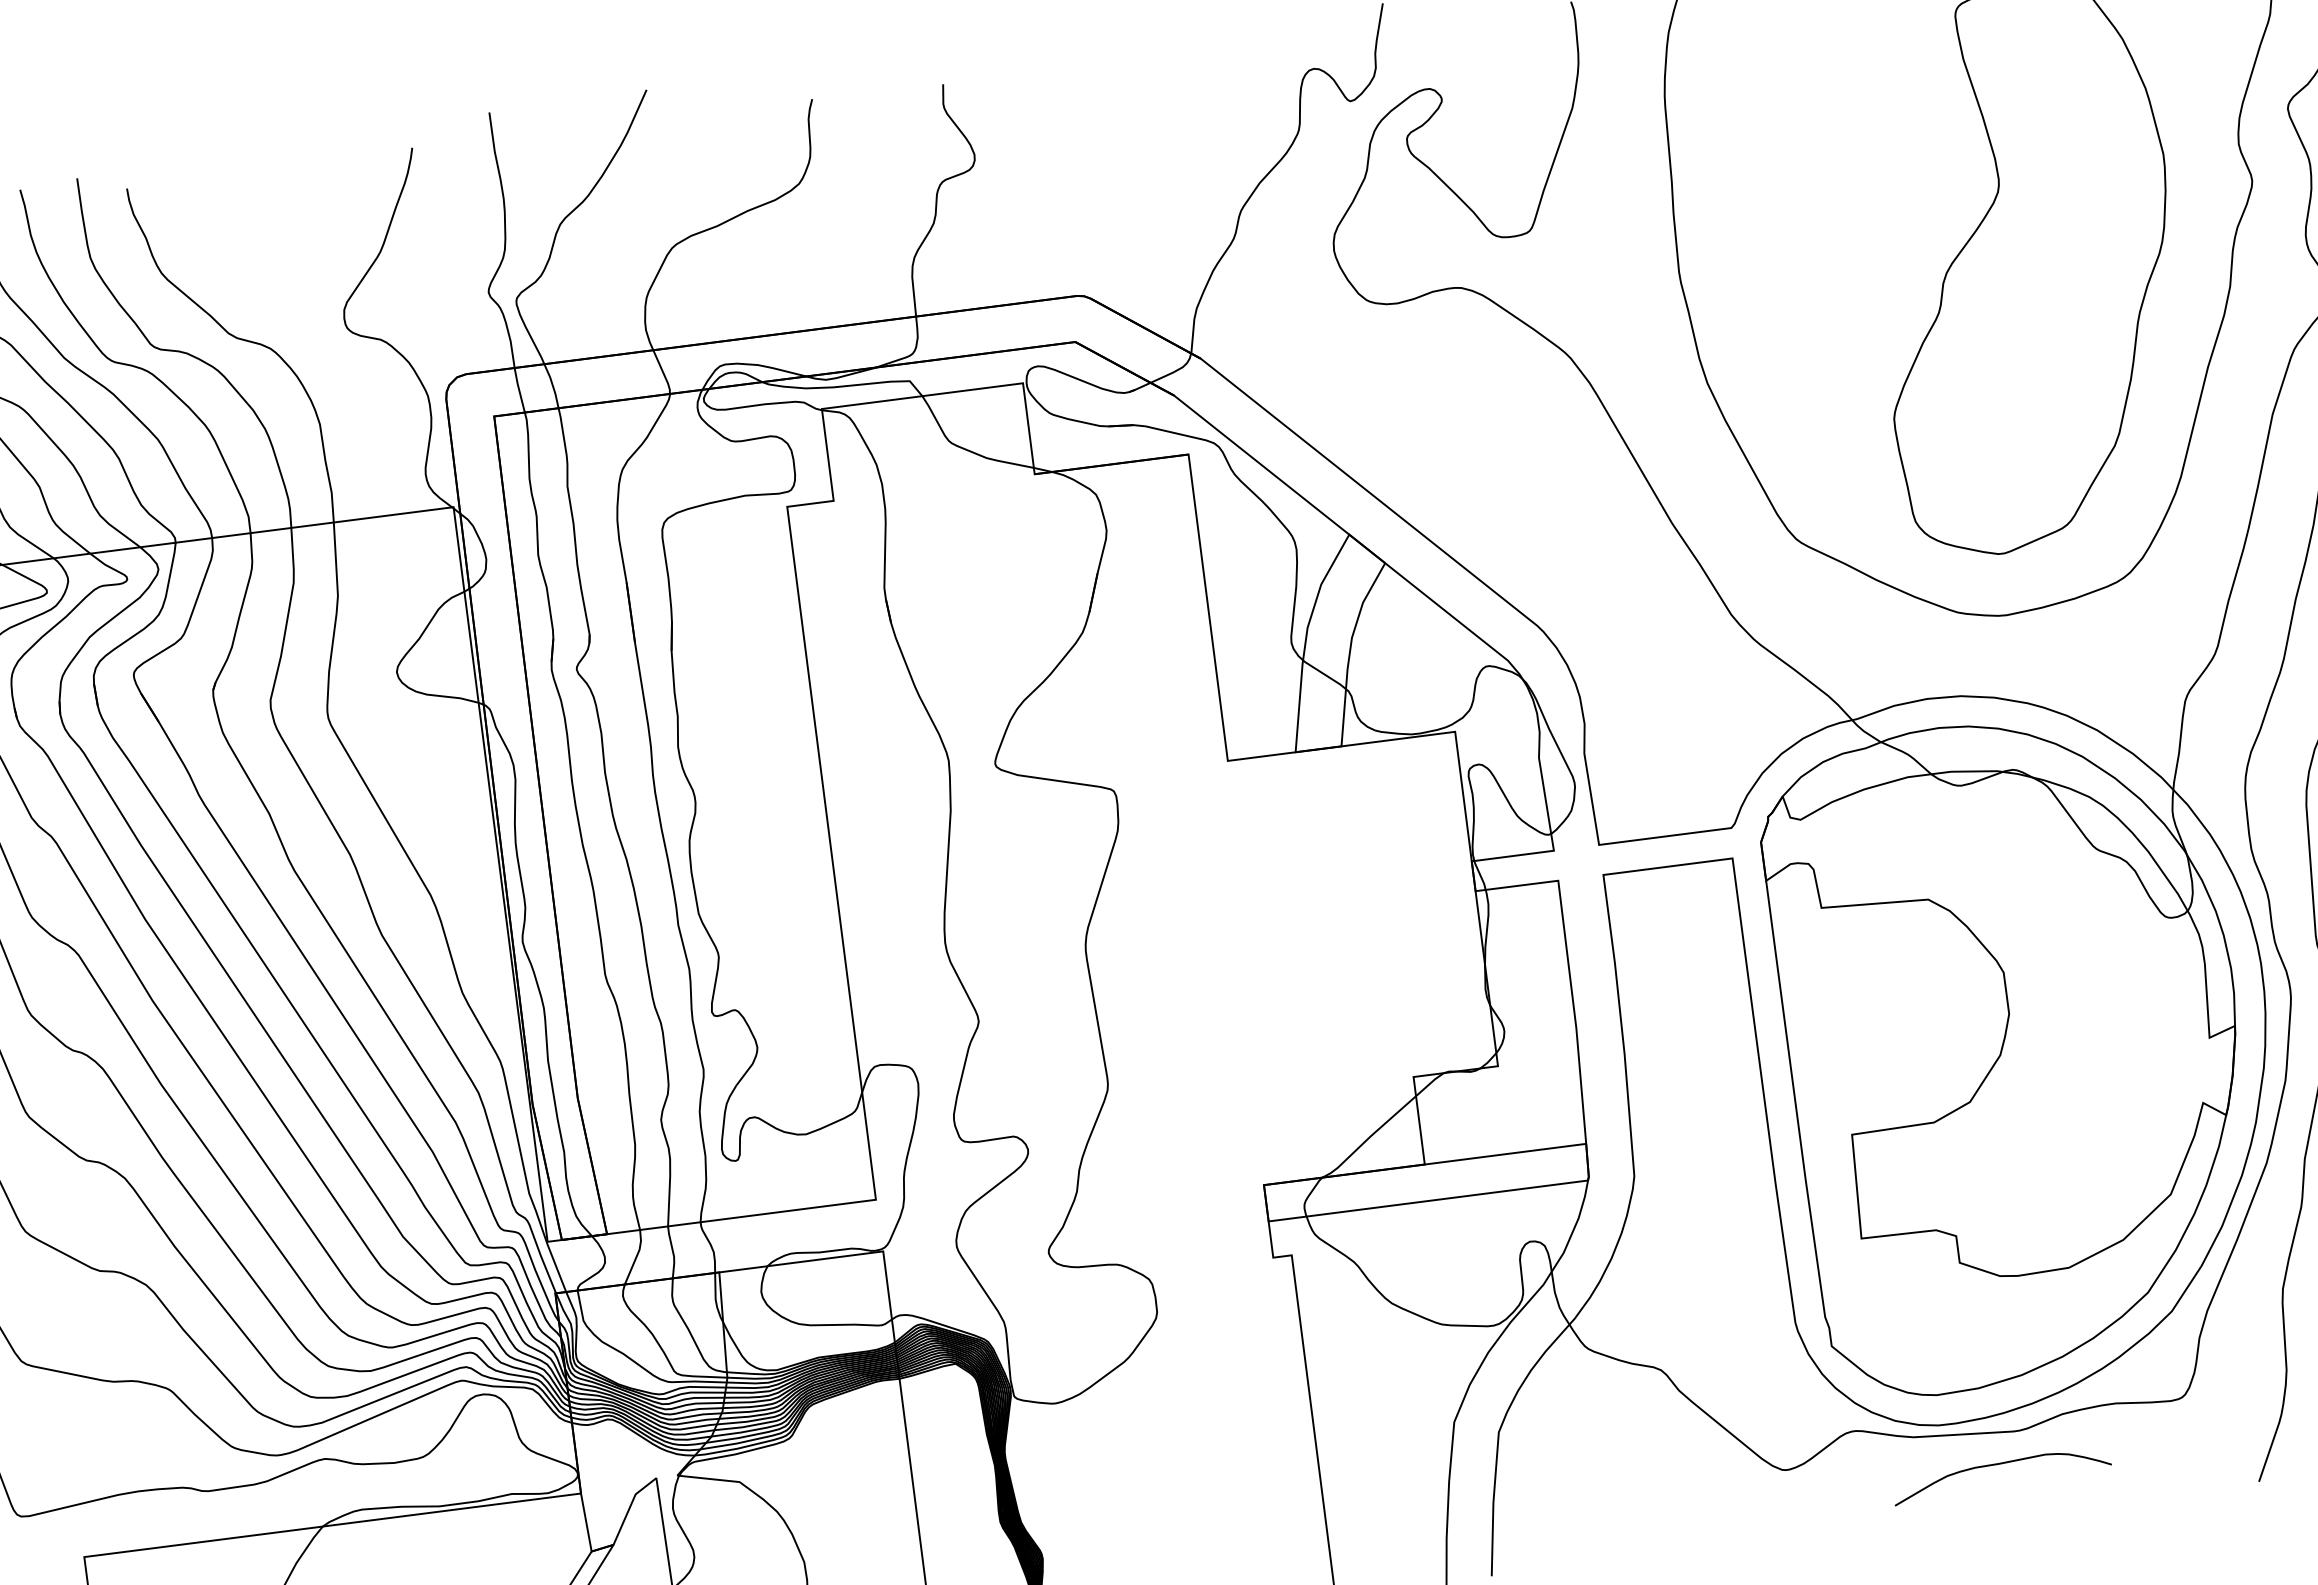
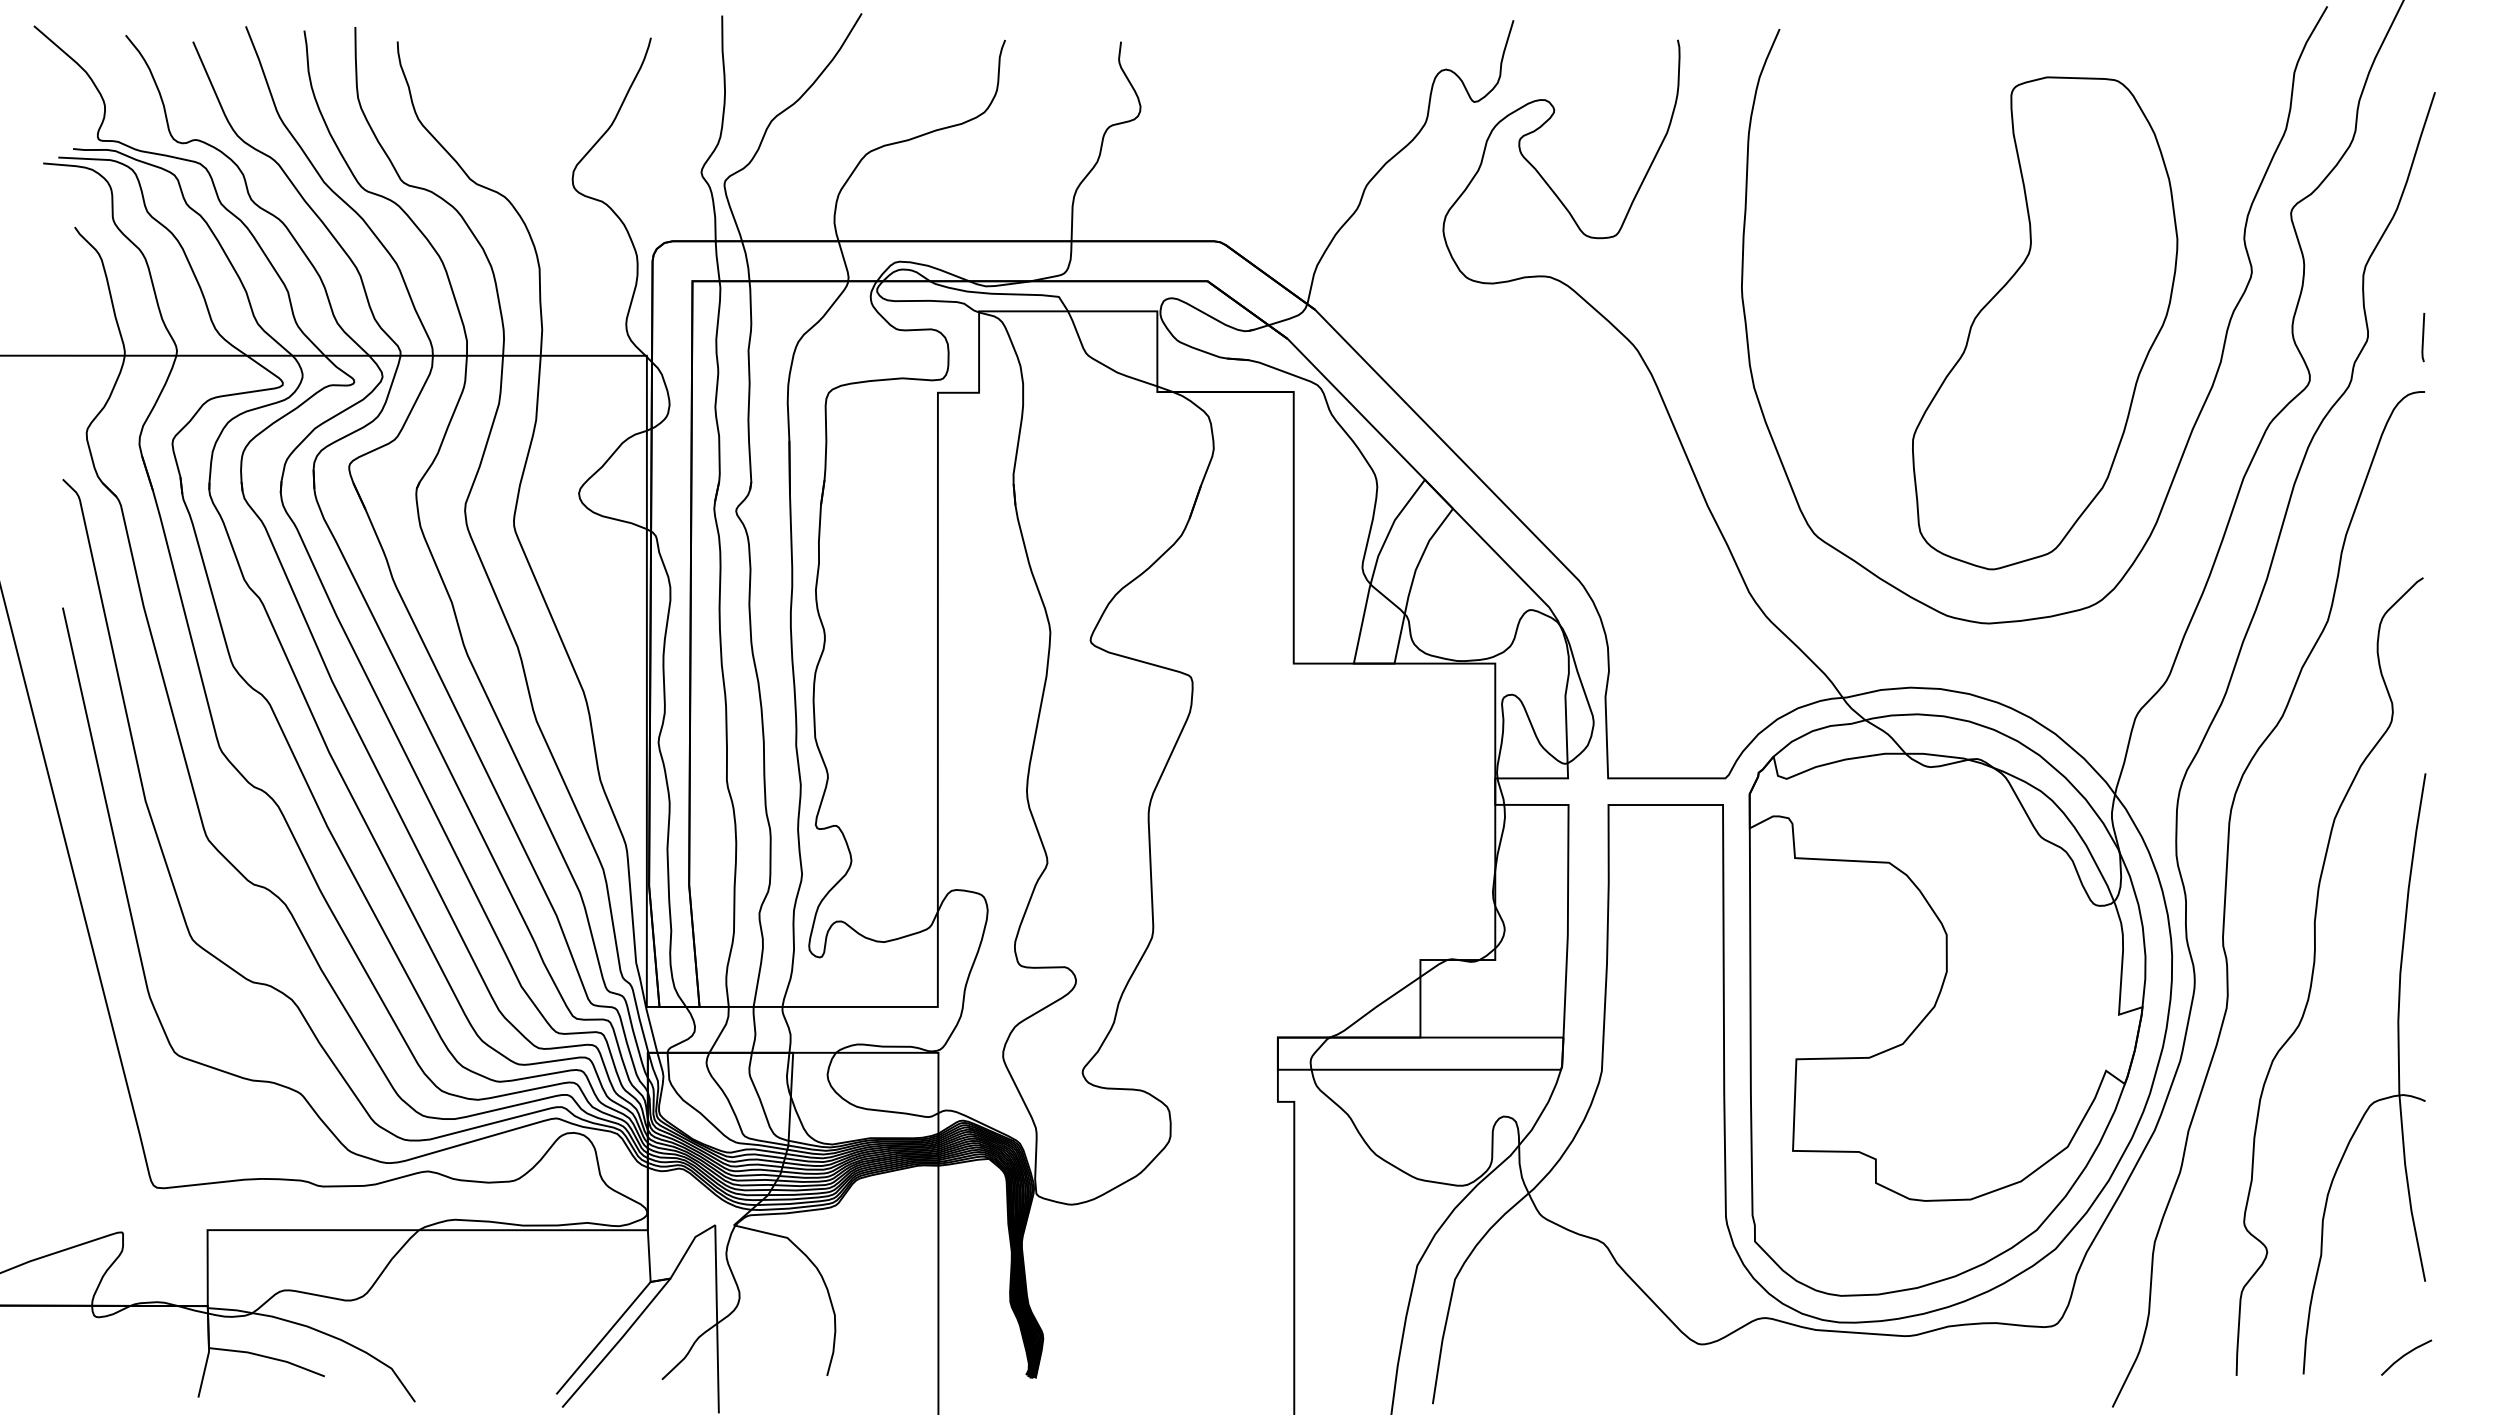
curve: (2001, 1464) -> (1889, 1363), removed

